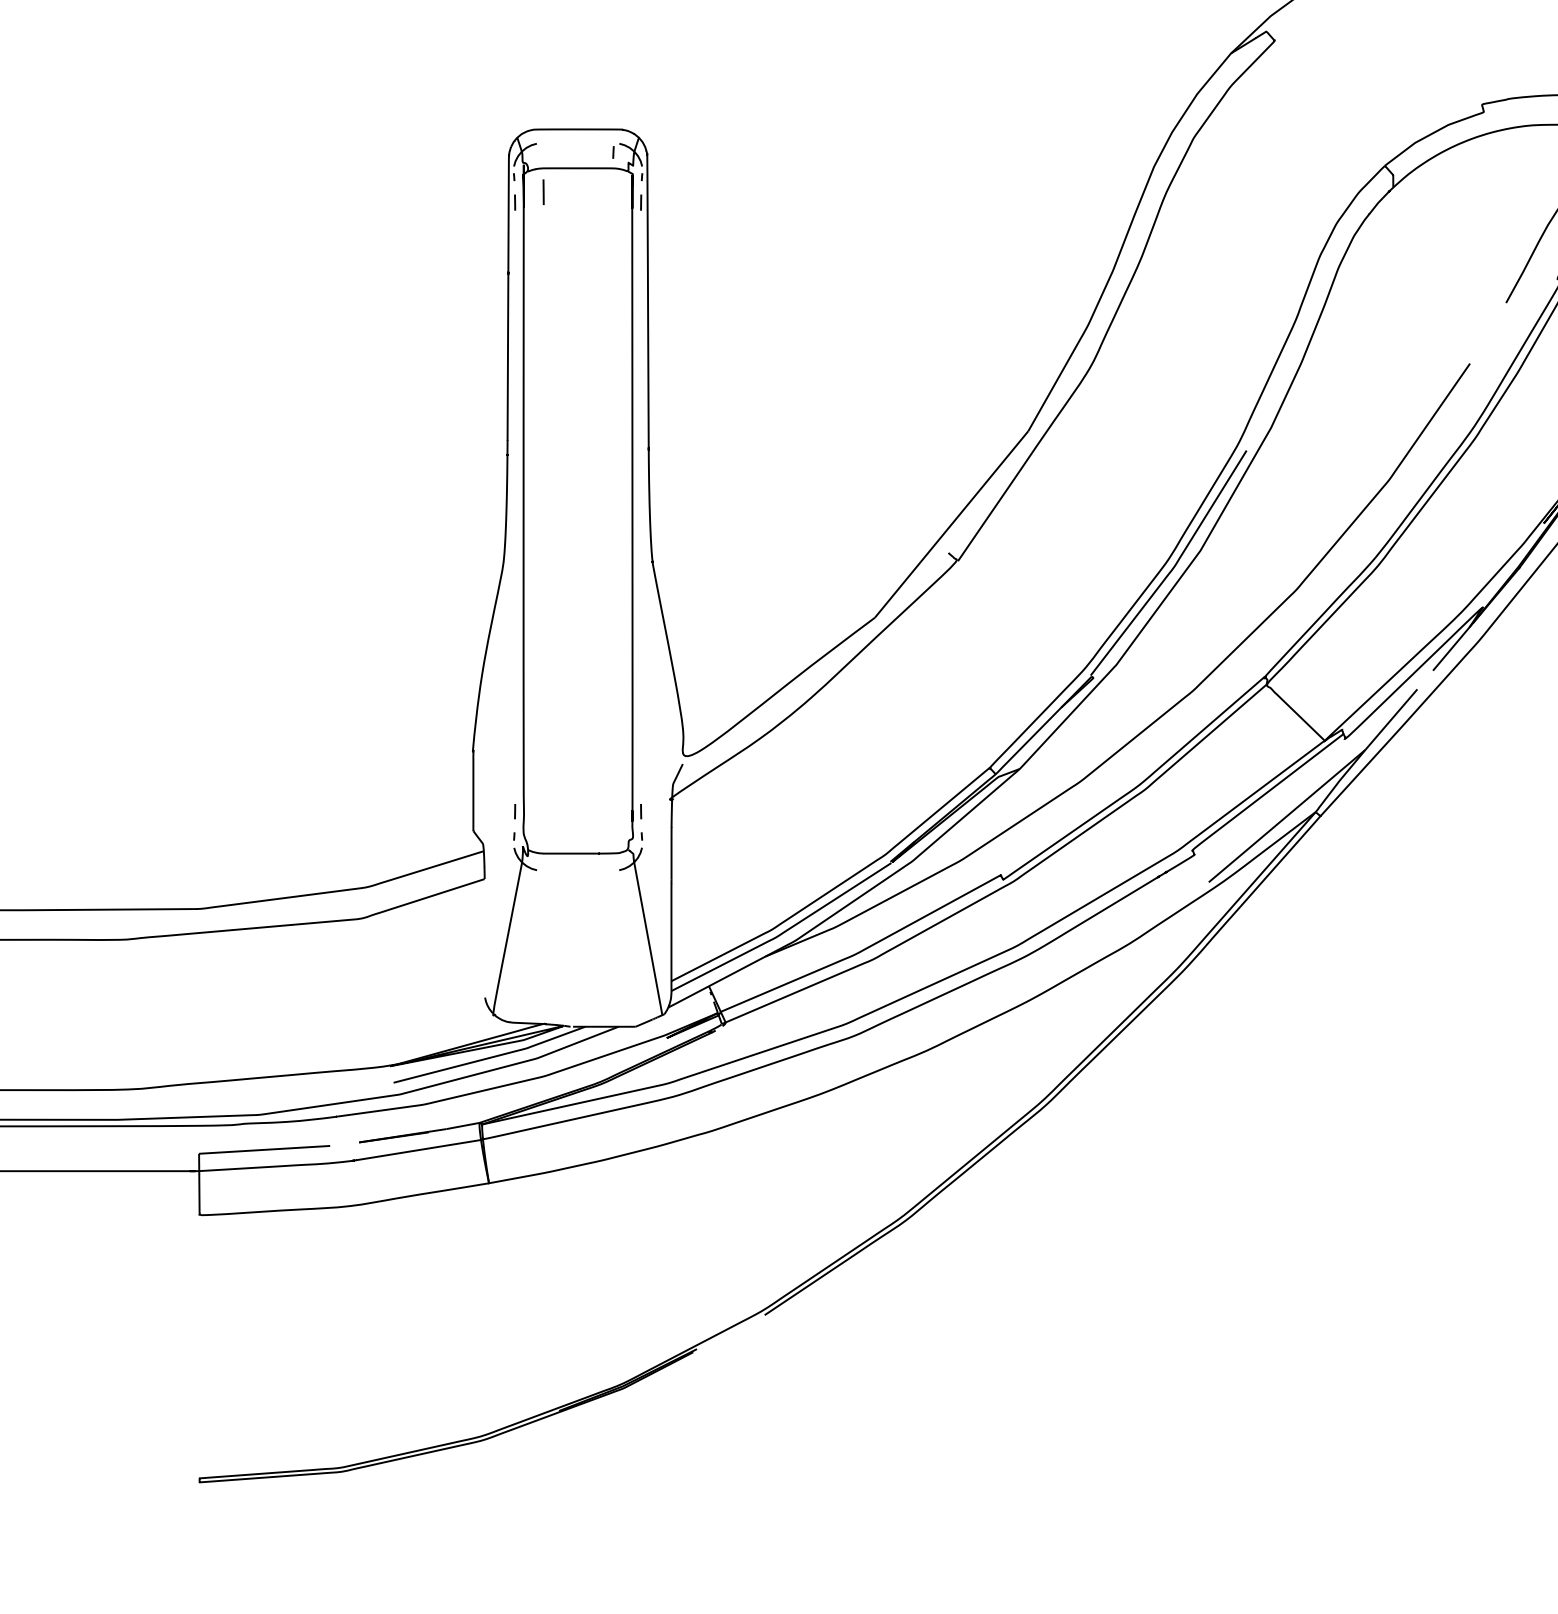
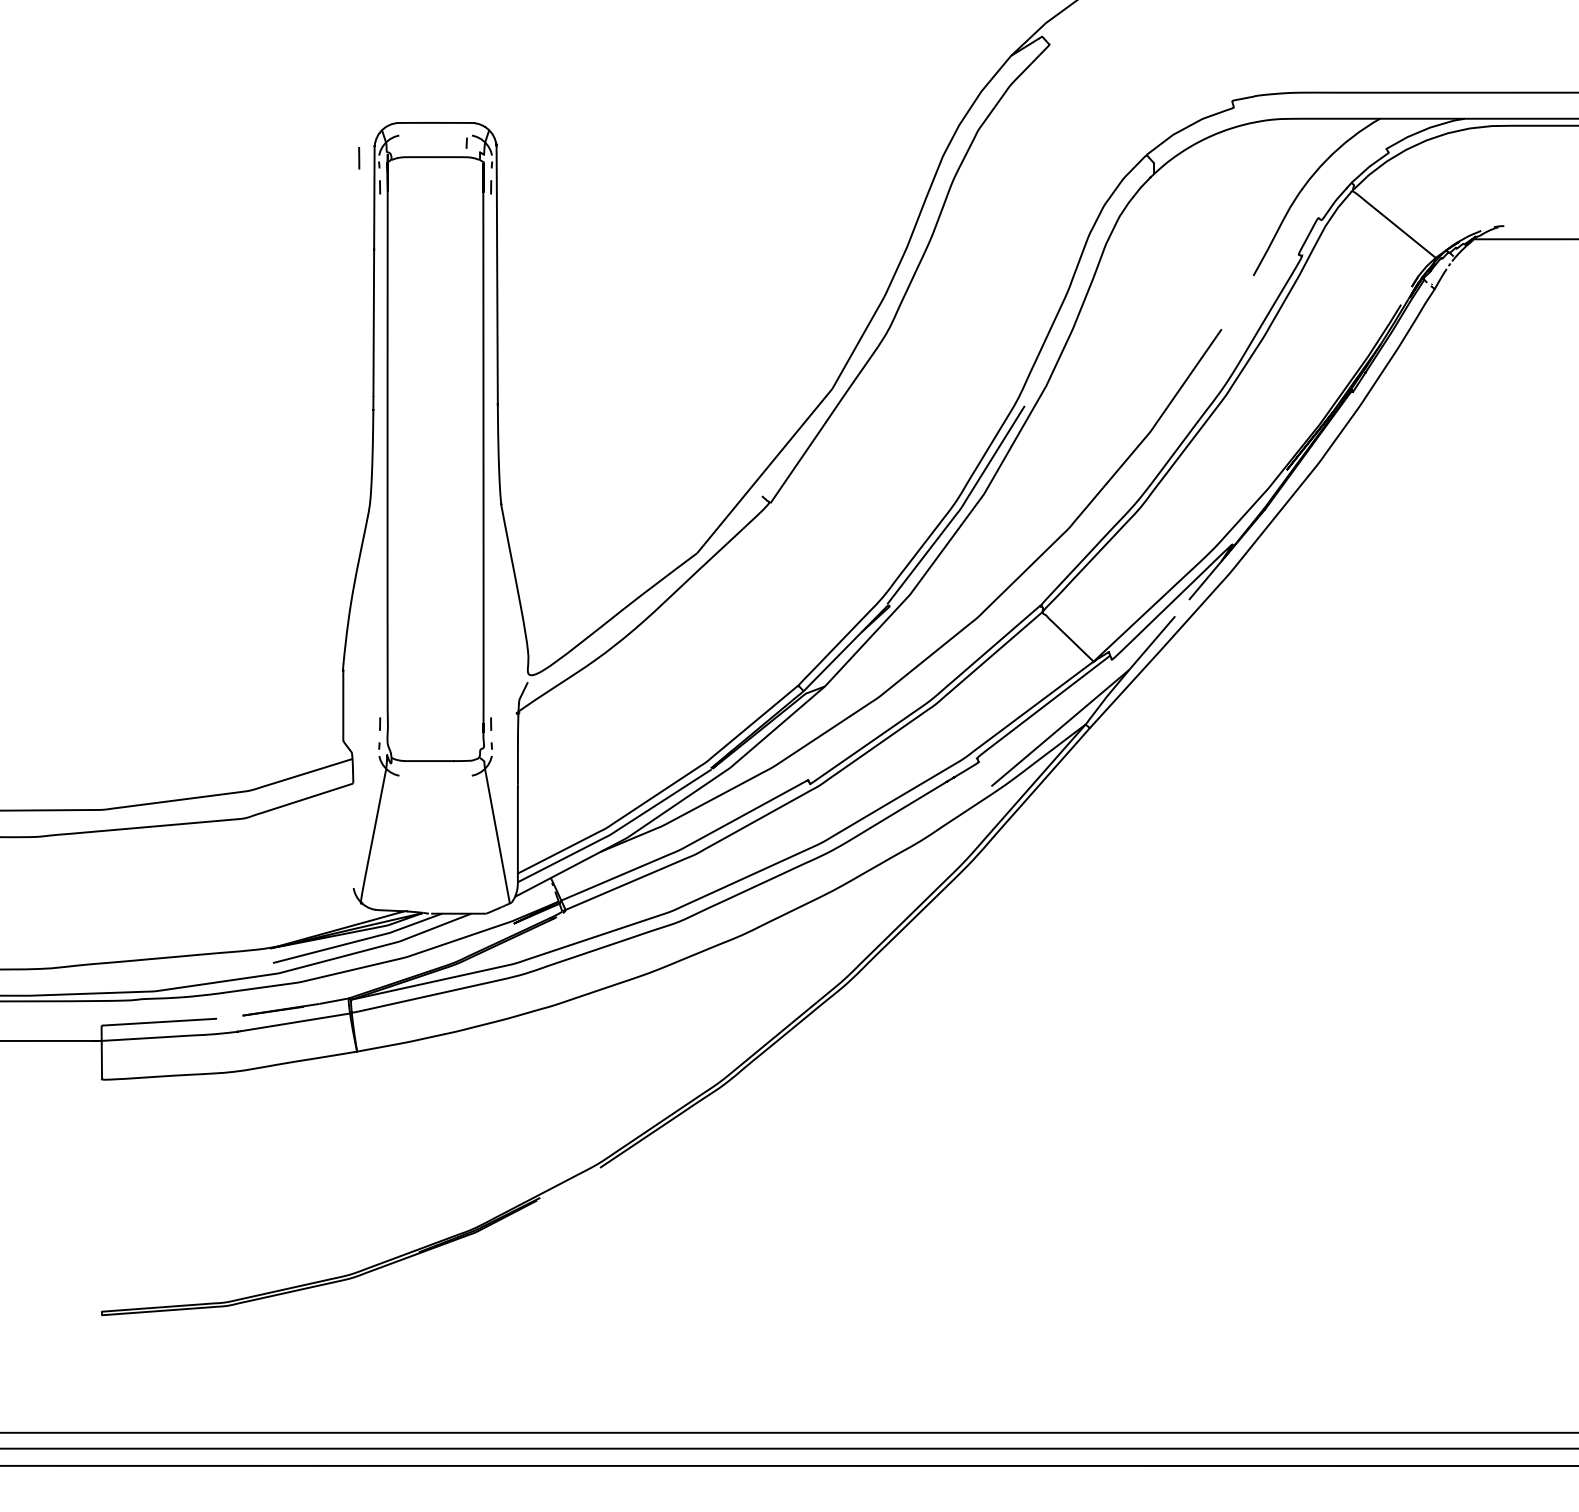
line: (543, 192) -> (359, 158), moved

